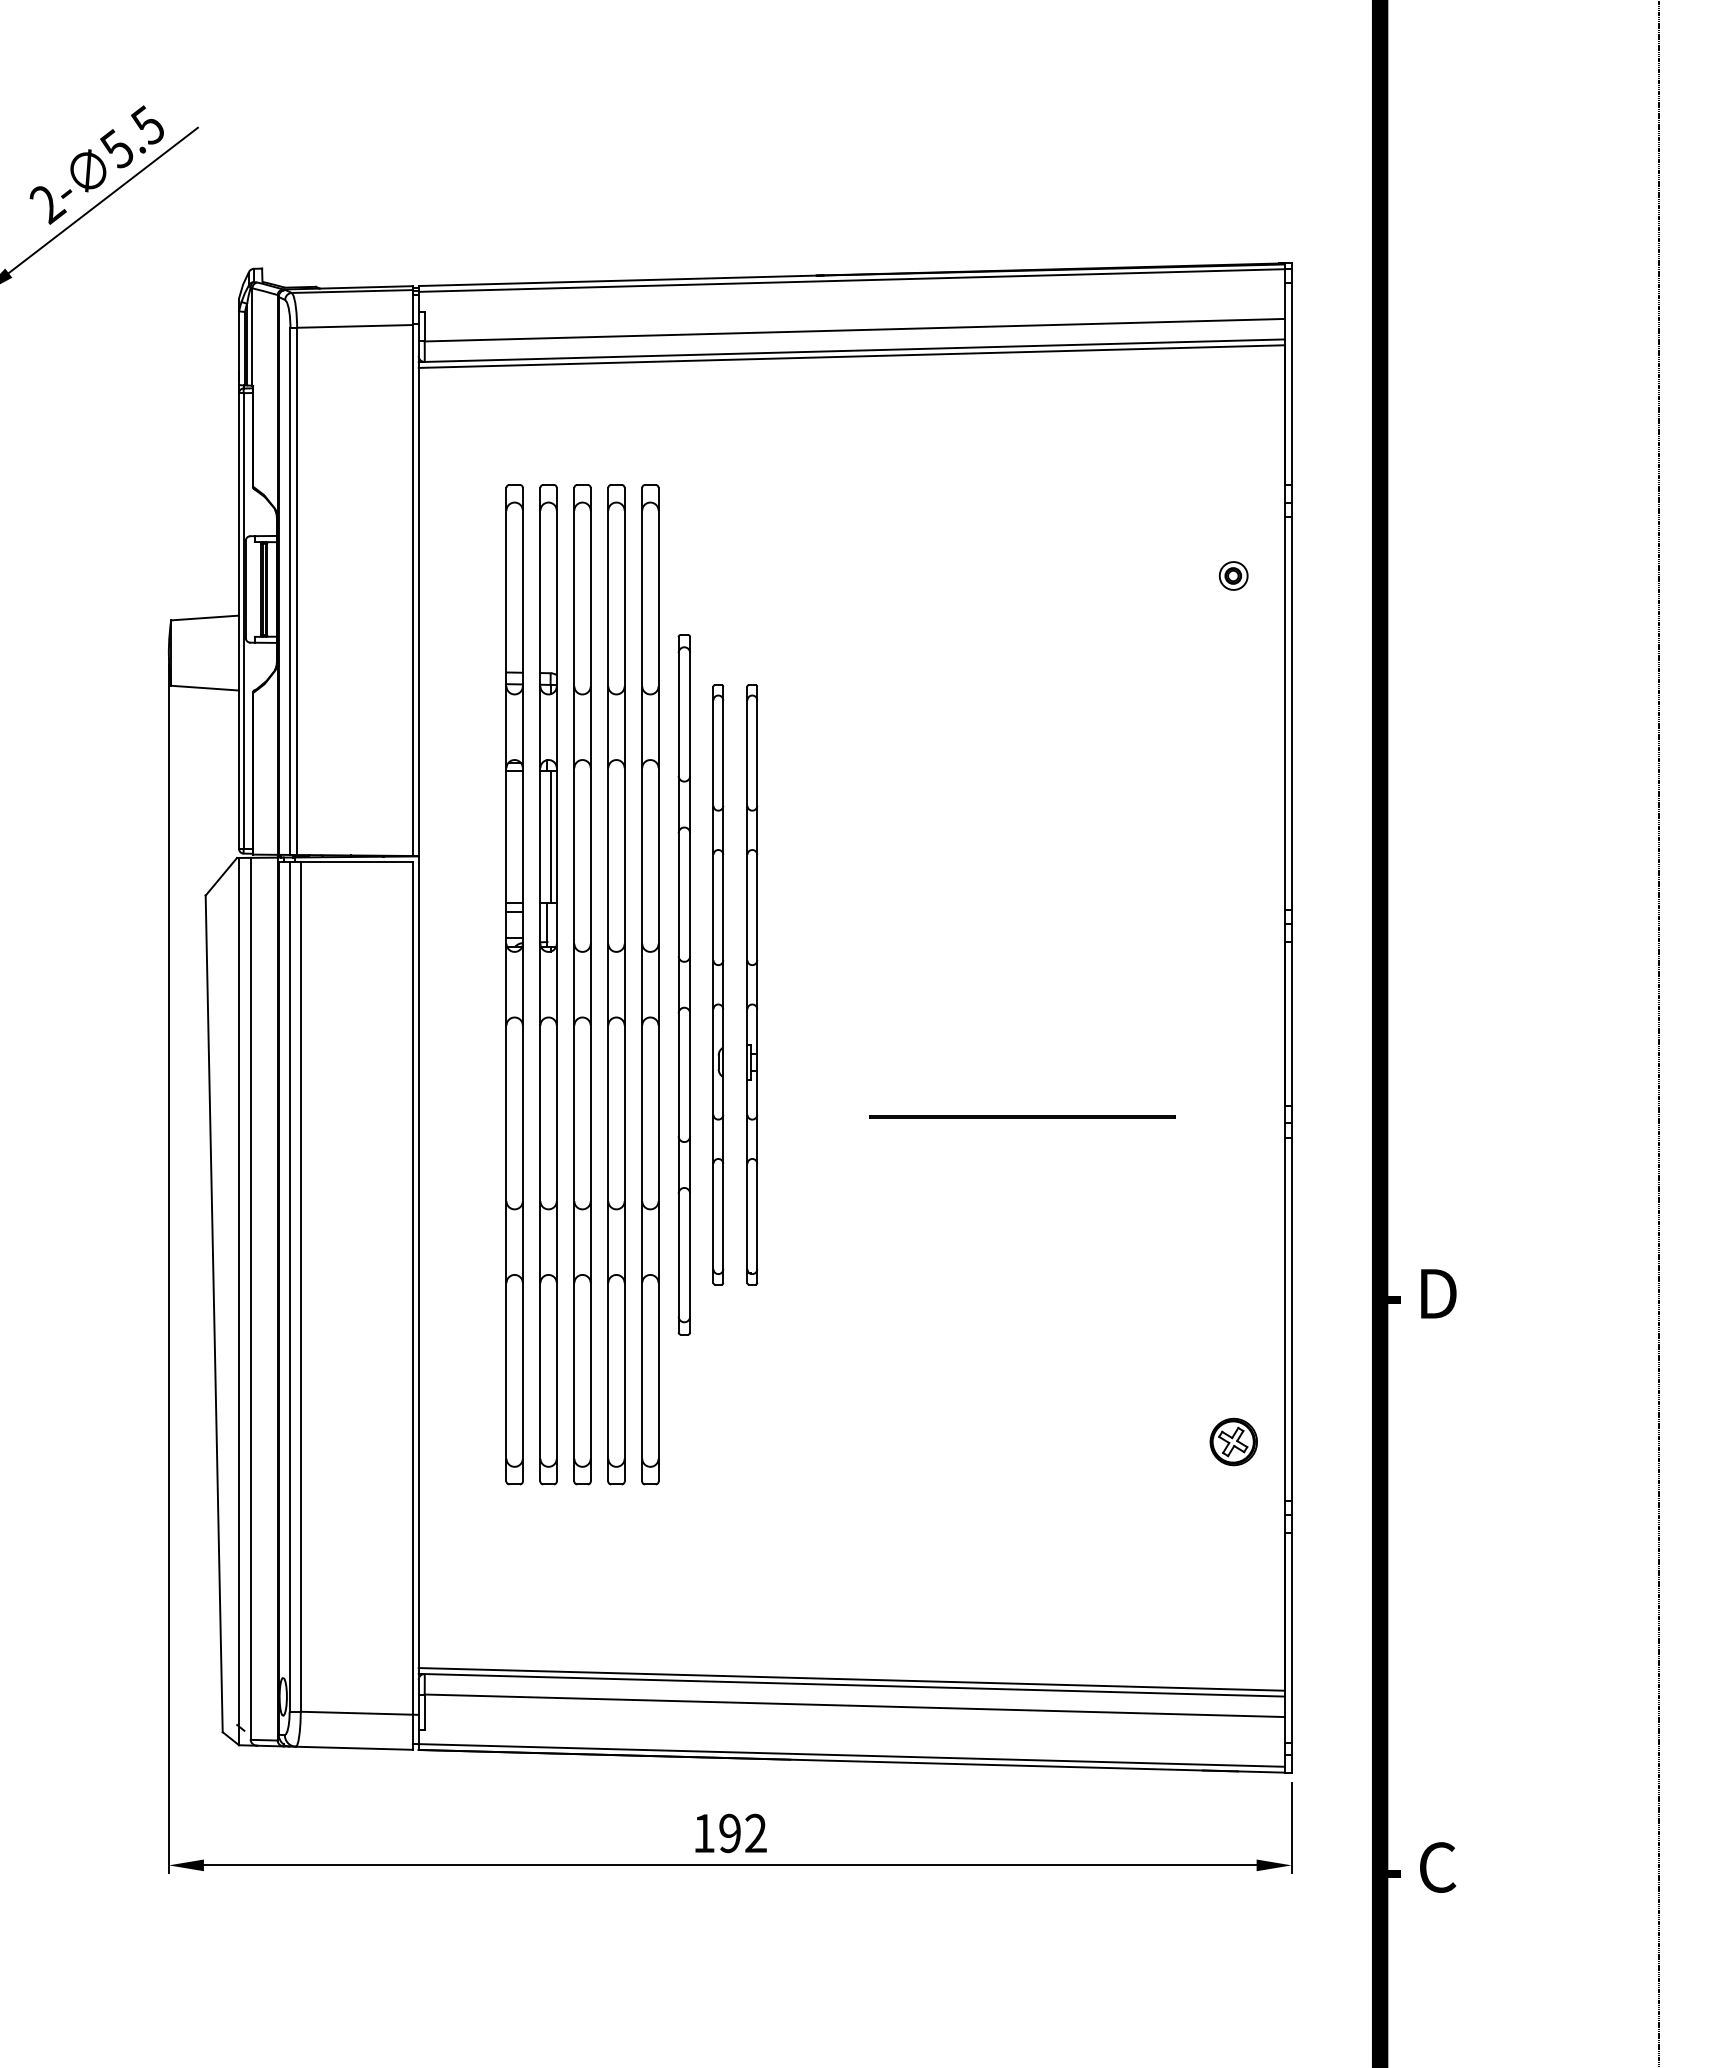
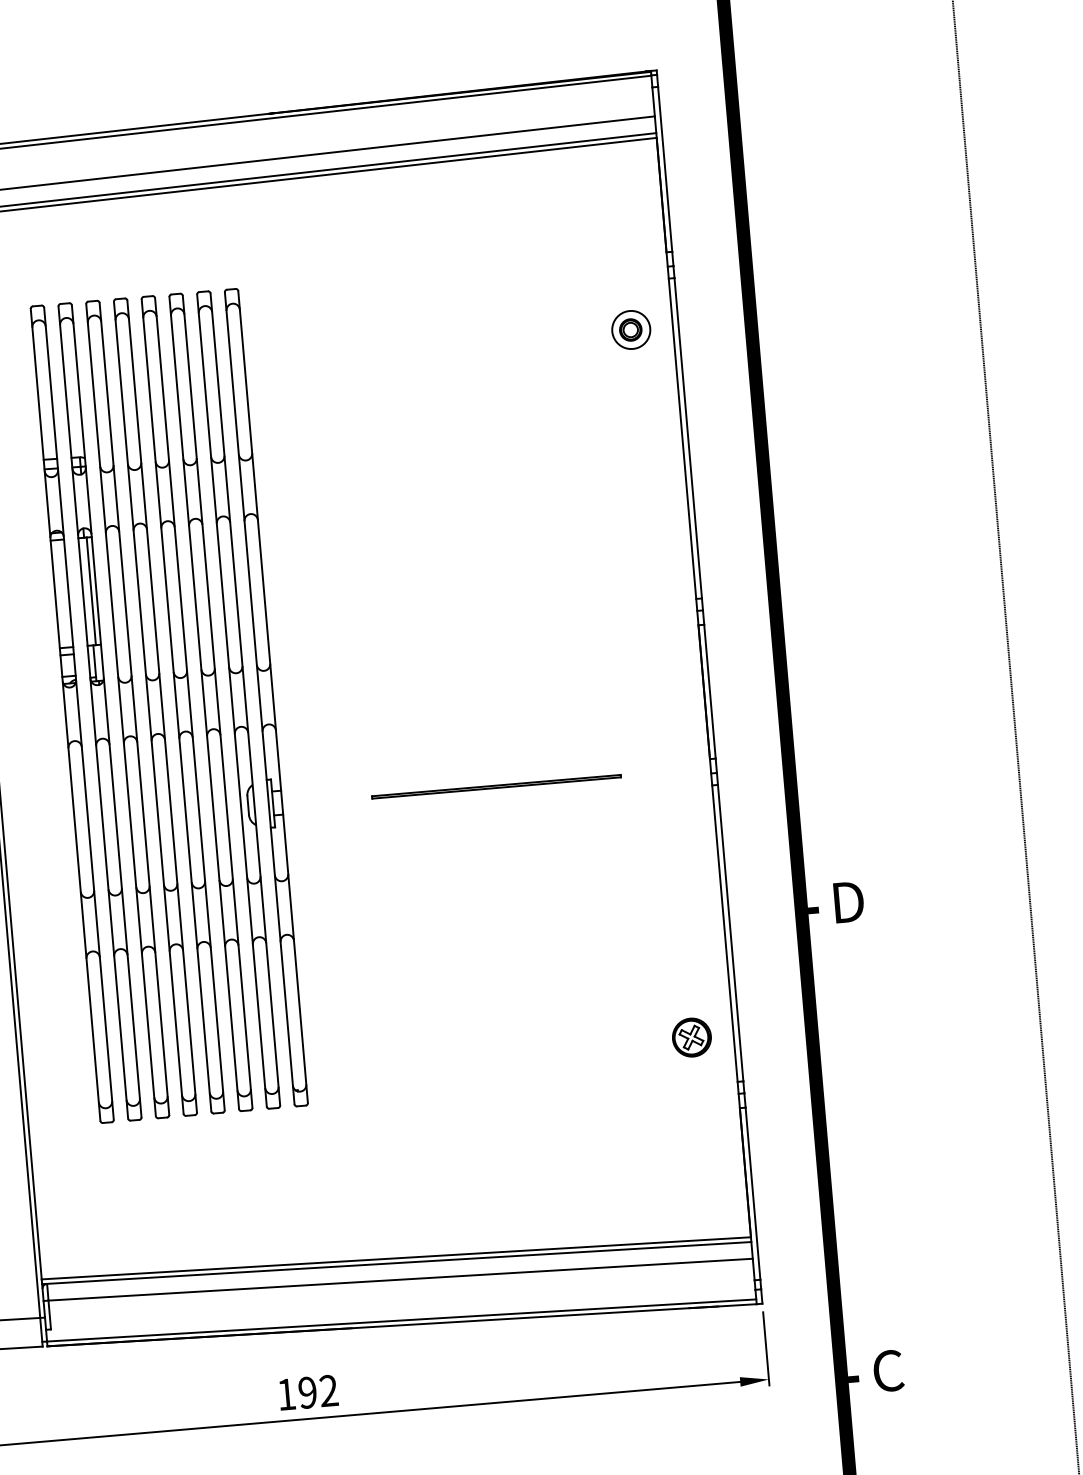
part: (1233, 575) -> (630, 329), size x1.67
part: (684, 984) -> (211, 702), size x1.43
part: (718, 984) -> (238, 699), size x1.67
part: (752, 984) -> (266, 697), size x1.67

